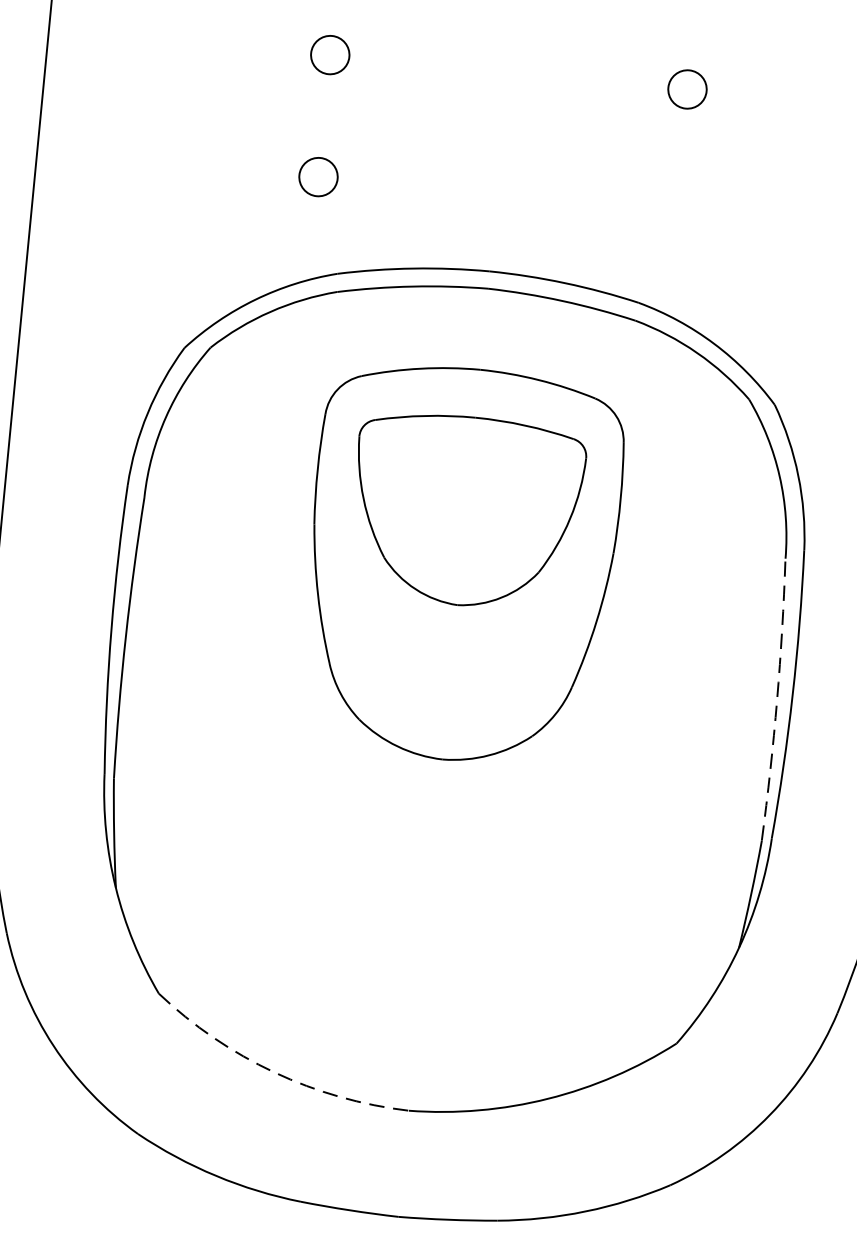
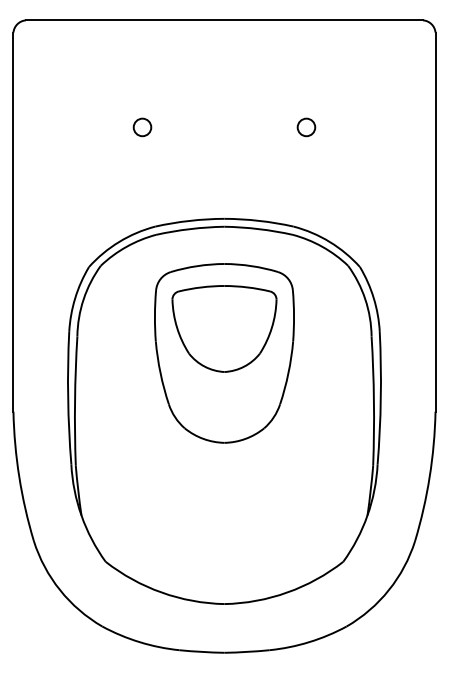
circle: (318, 177) -> (142, 183), removed
arc: (776, 700) -> (373, 401), dashed -> solid
arc: (274, 1072) -> (161, 592), dashed -> solid

